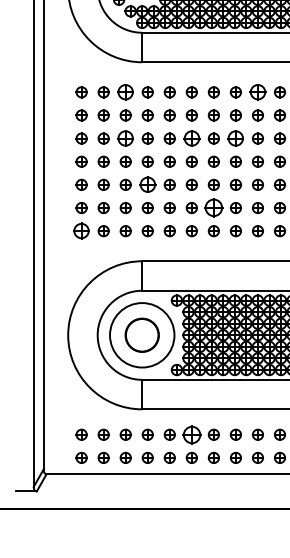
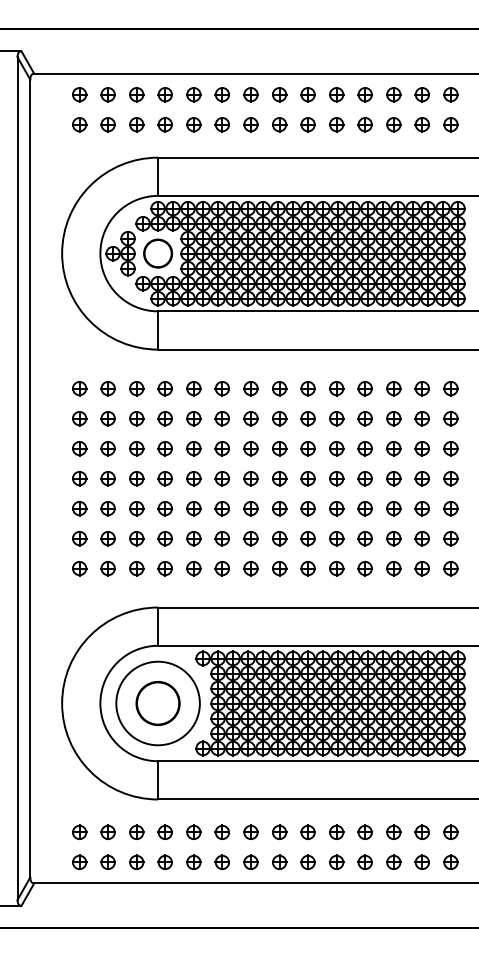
part: (125, 92) -> (136, 388), size x0.71
part: (257, 92) -> (307, 388), size x0.71
part: (125, 138) -> (136, 448), size x0.71
part: (191, 138) -> (221, 448), size x0.71
part: (235, 138) -> (279, 448), size x0.71
part: (147, 184) -> (164, 508), size x0.71
part: (213, 207) -> (250, 538), size x0.62
part: (81, 231) -> (79, 568), size x0.71
part: (191, 434) -> (221, 831), size x0.62

